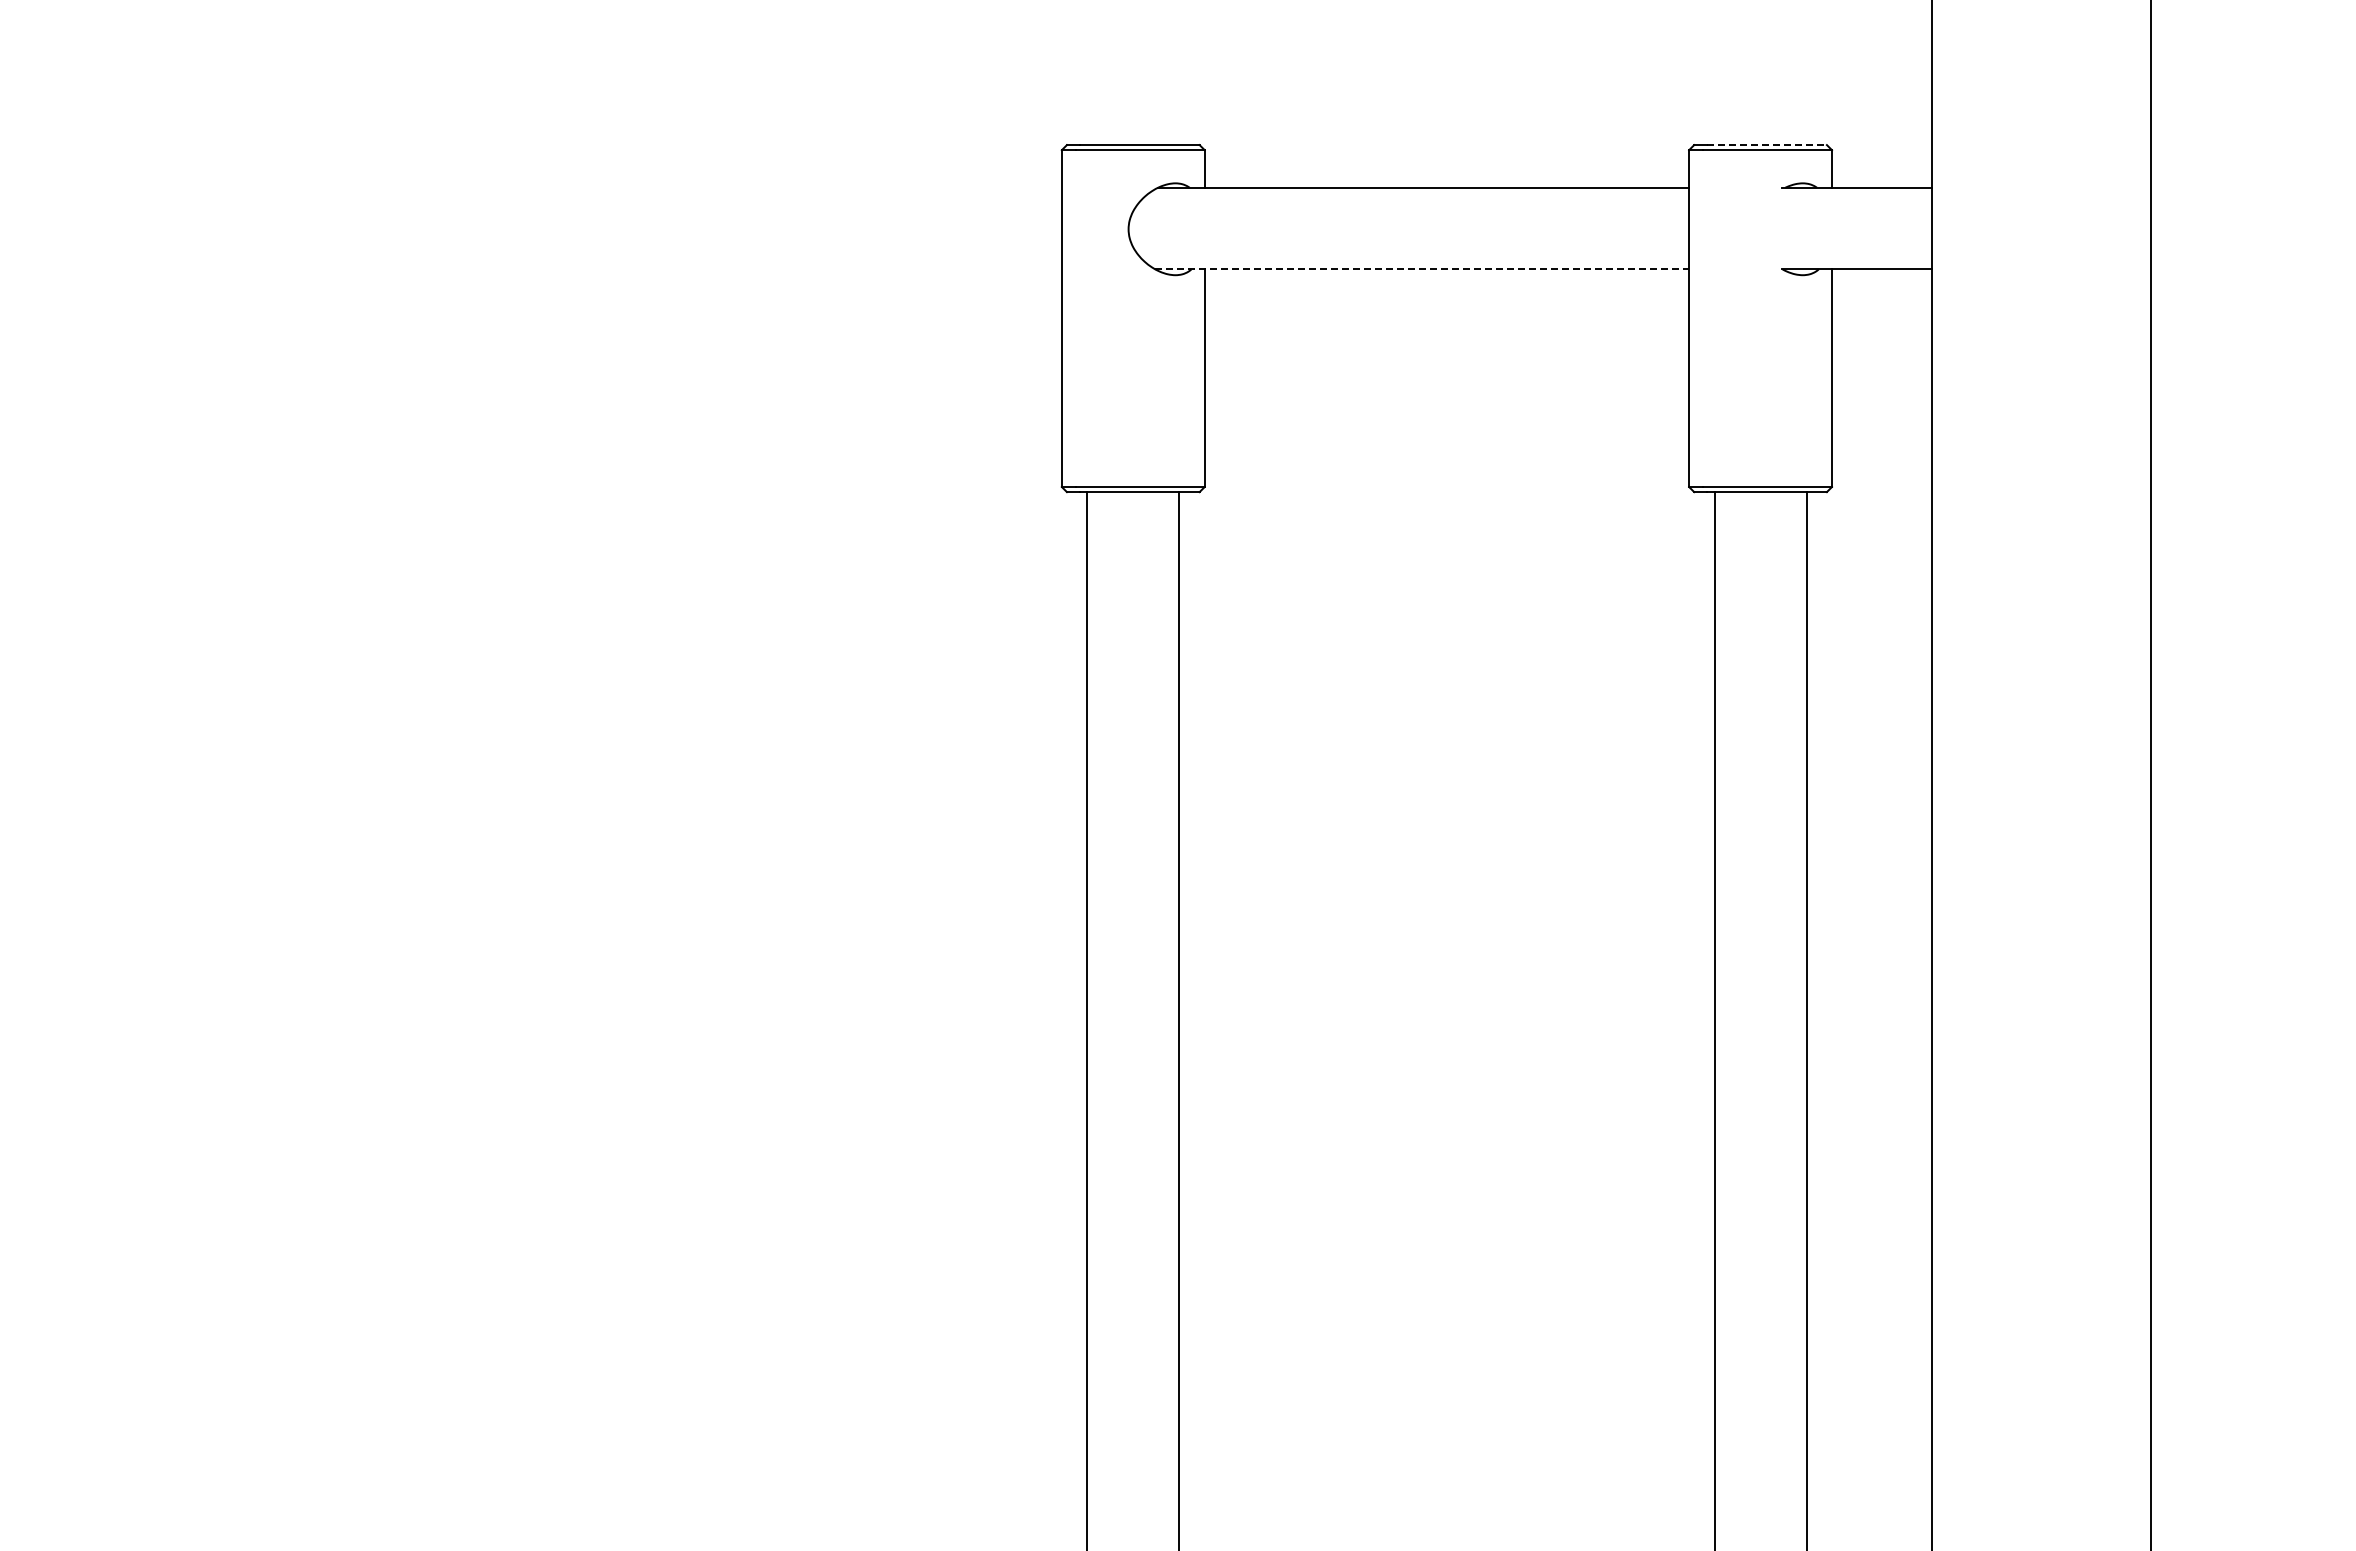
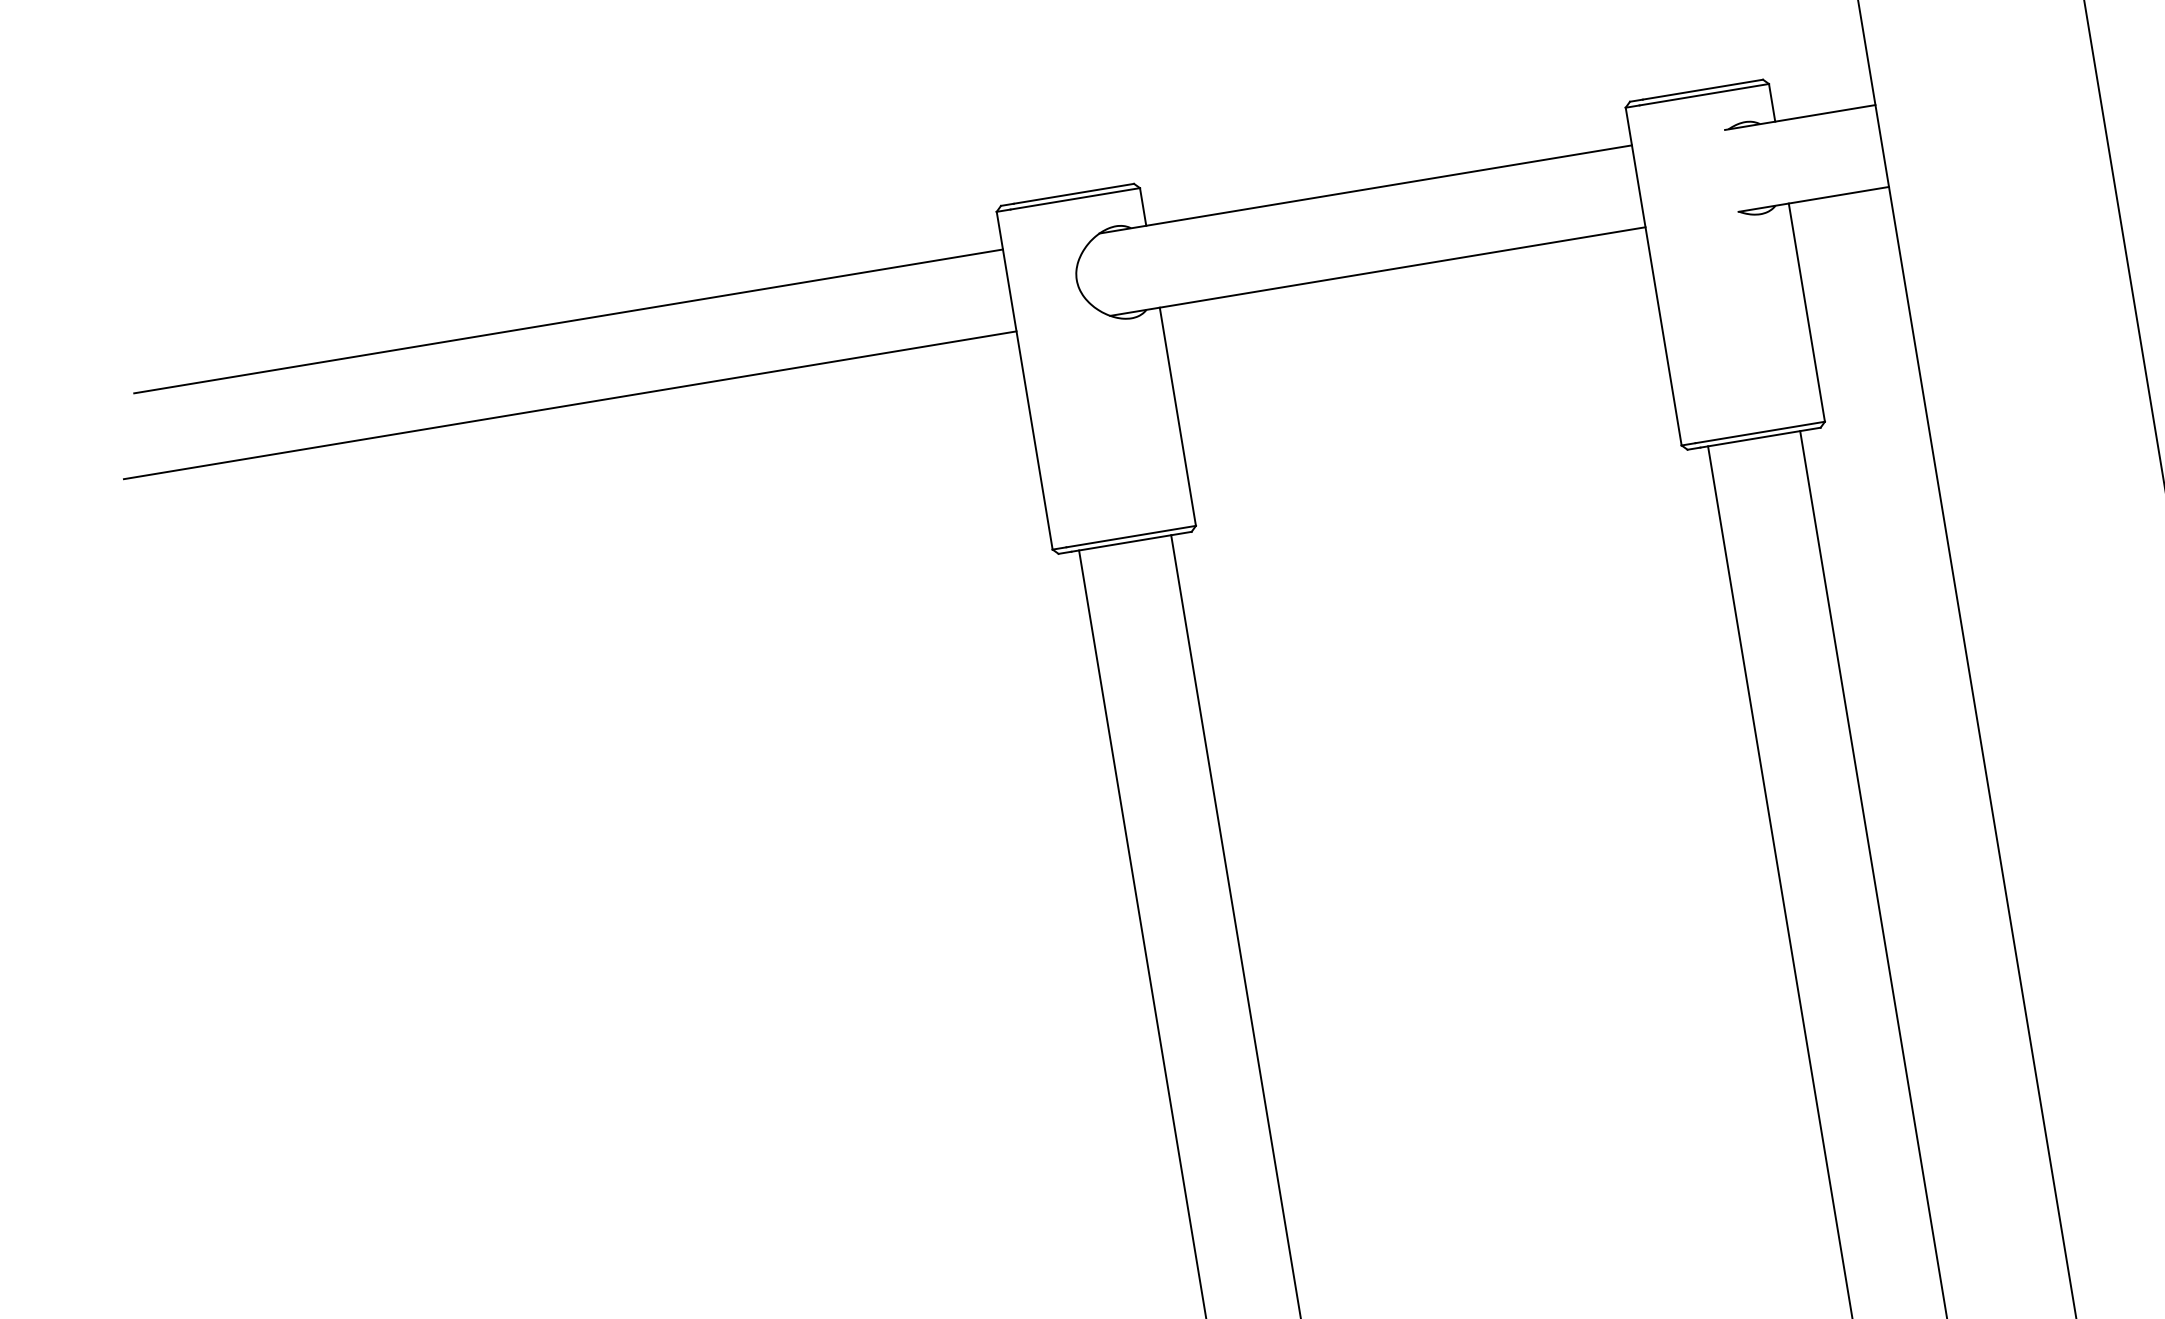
line: (1766, 145) -> (1702, 90), dashed -> solid
line: (628, 187) -> (568, 321), added
line: (616, 269) -> (569, 405), added
line: (1422, 269) -> (1378, 271), dashed -> solid

